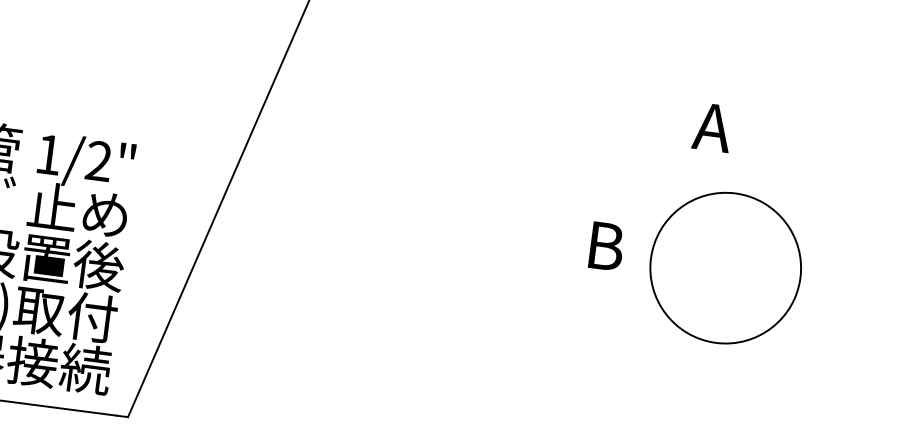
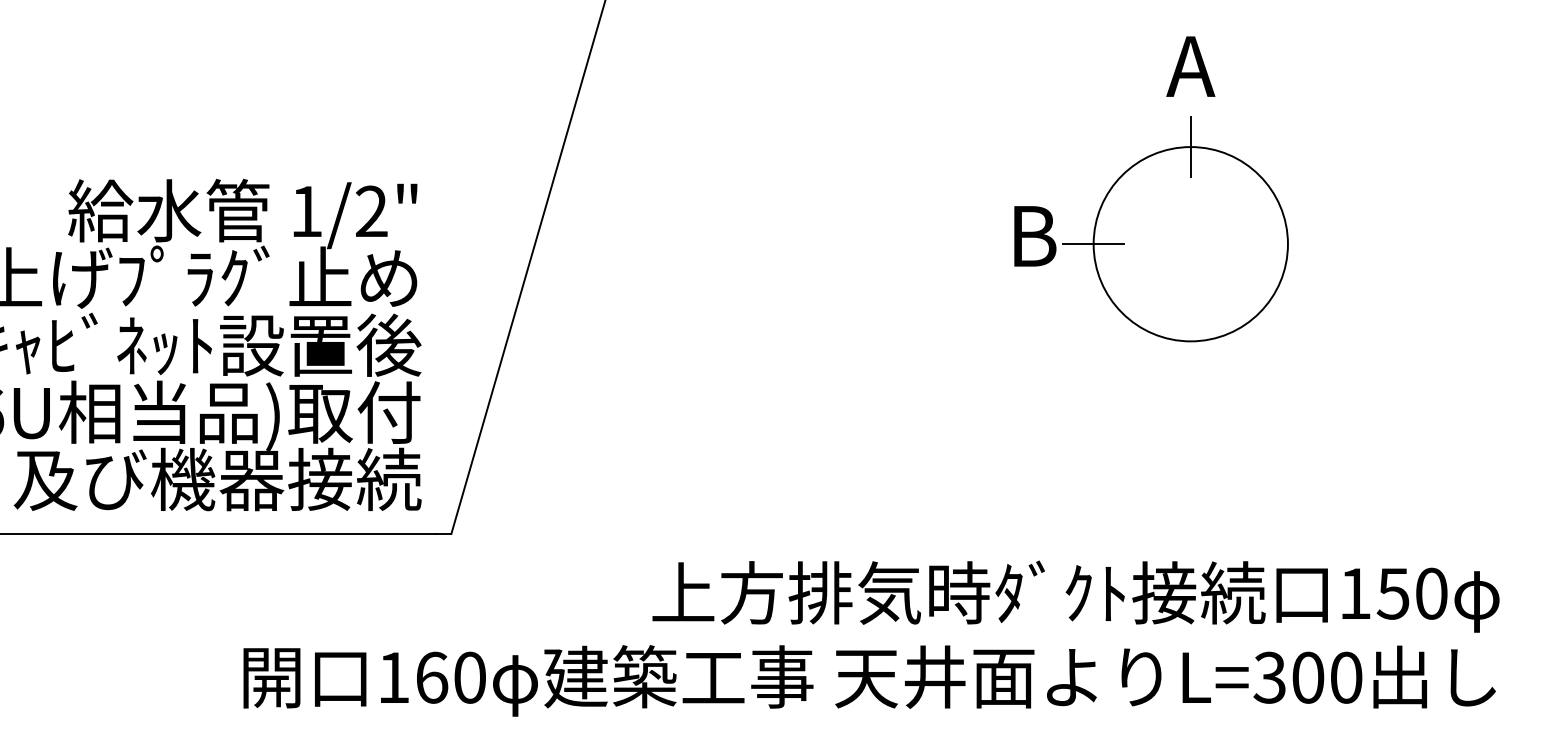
text: (712, 127) -> (1190, 66), moved
line: (735, 192) -> (1190, 146), added
line: (650, 258) -> (1093, 244), added

